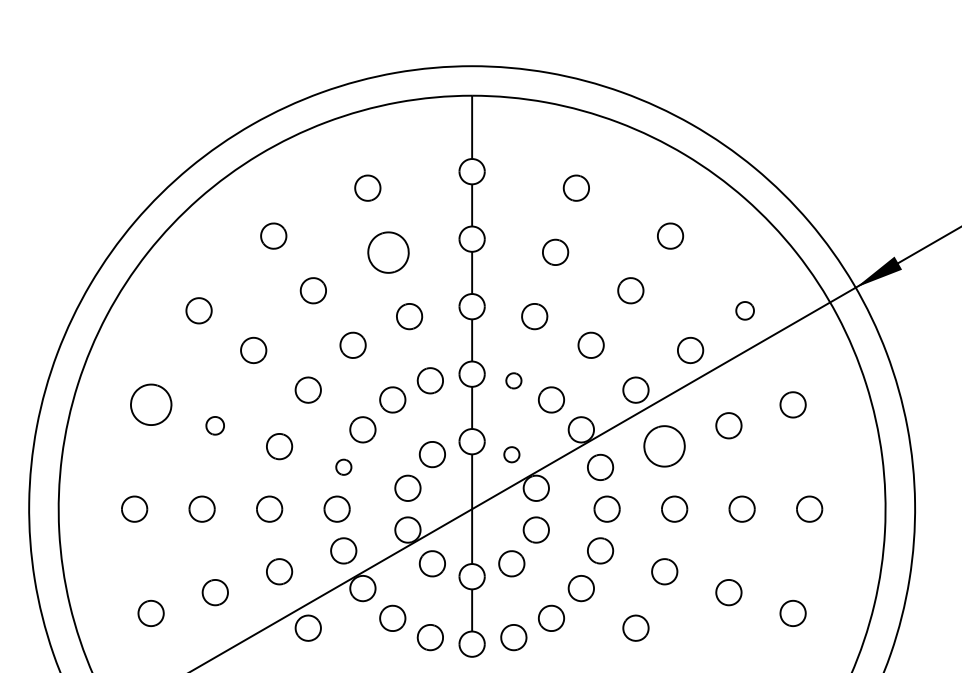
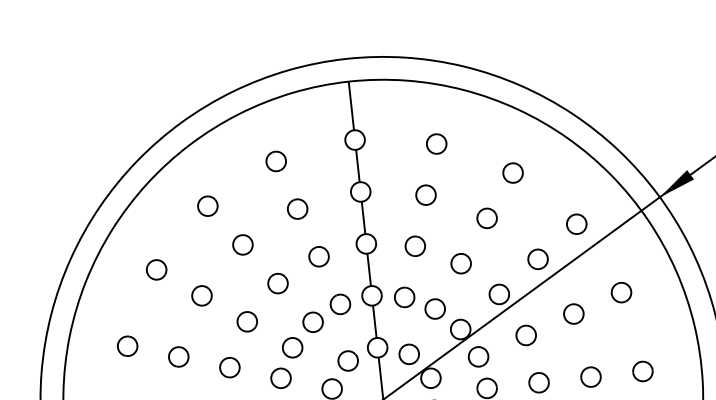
part: (388, 251) -> (297, 208), size x0.62
part: (744, 310) -> (576, 224), size x1.43
part: (513, 380) -> (404, 297), size x1.67
part: (150, 404) -> (127, 346), size x0.62
part: (214, 425) -> (178, 356), size x1.43
part: (664, 446) -> (526, 335), size x0.62
part: (511, 454) -> (409, 354), size x1.67
part: (343, 466) -> (280, 377), size x1.67

